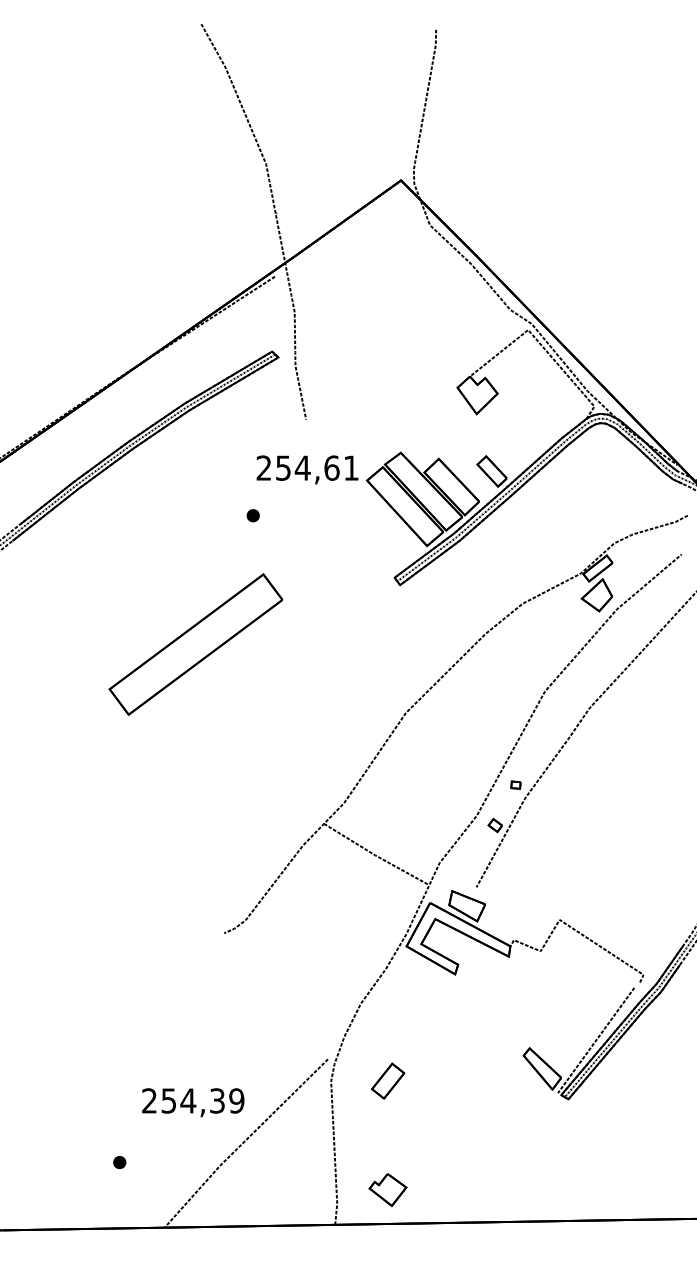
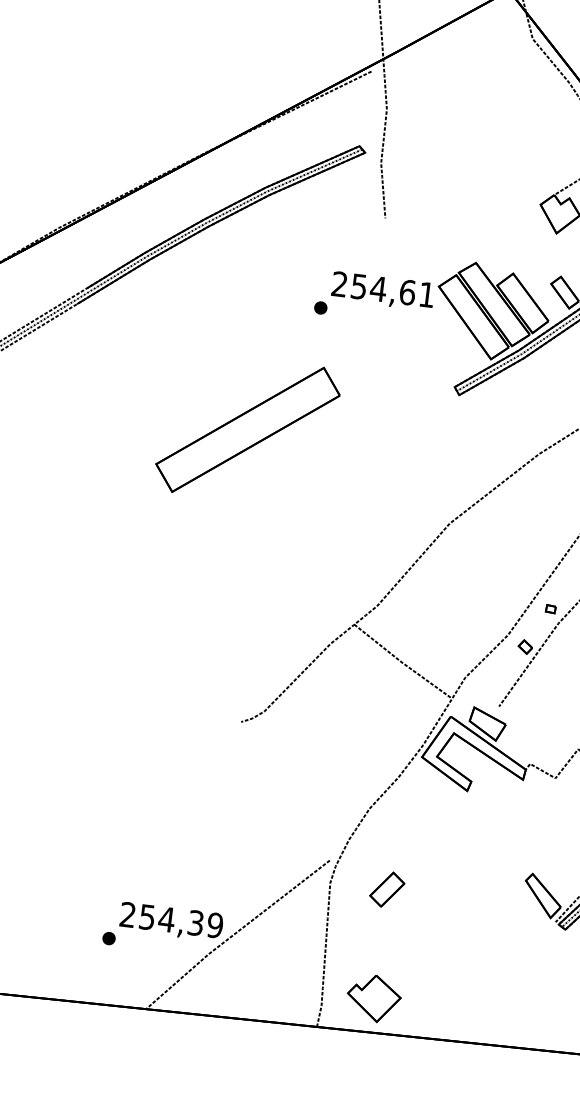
text: (307, 469) -> (383, 290), moved
text: (193, 1102) -> (171, 921), moved
part: (387, 1189) -> (373, 997), size x1.43

